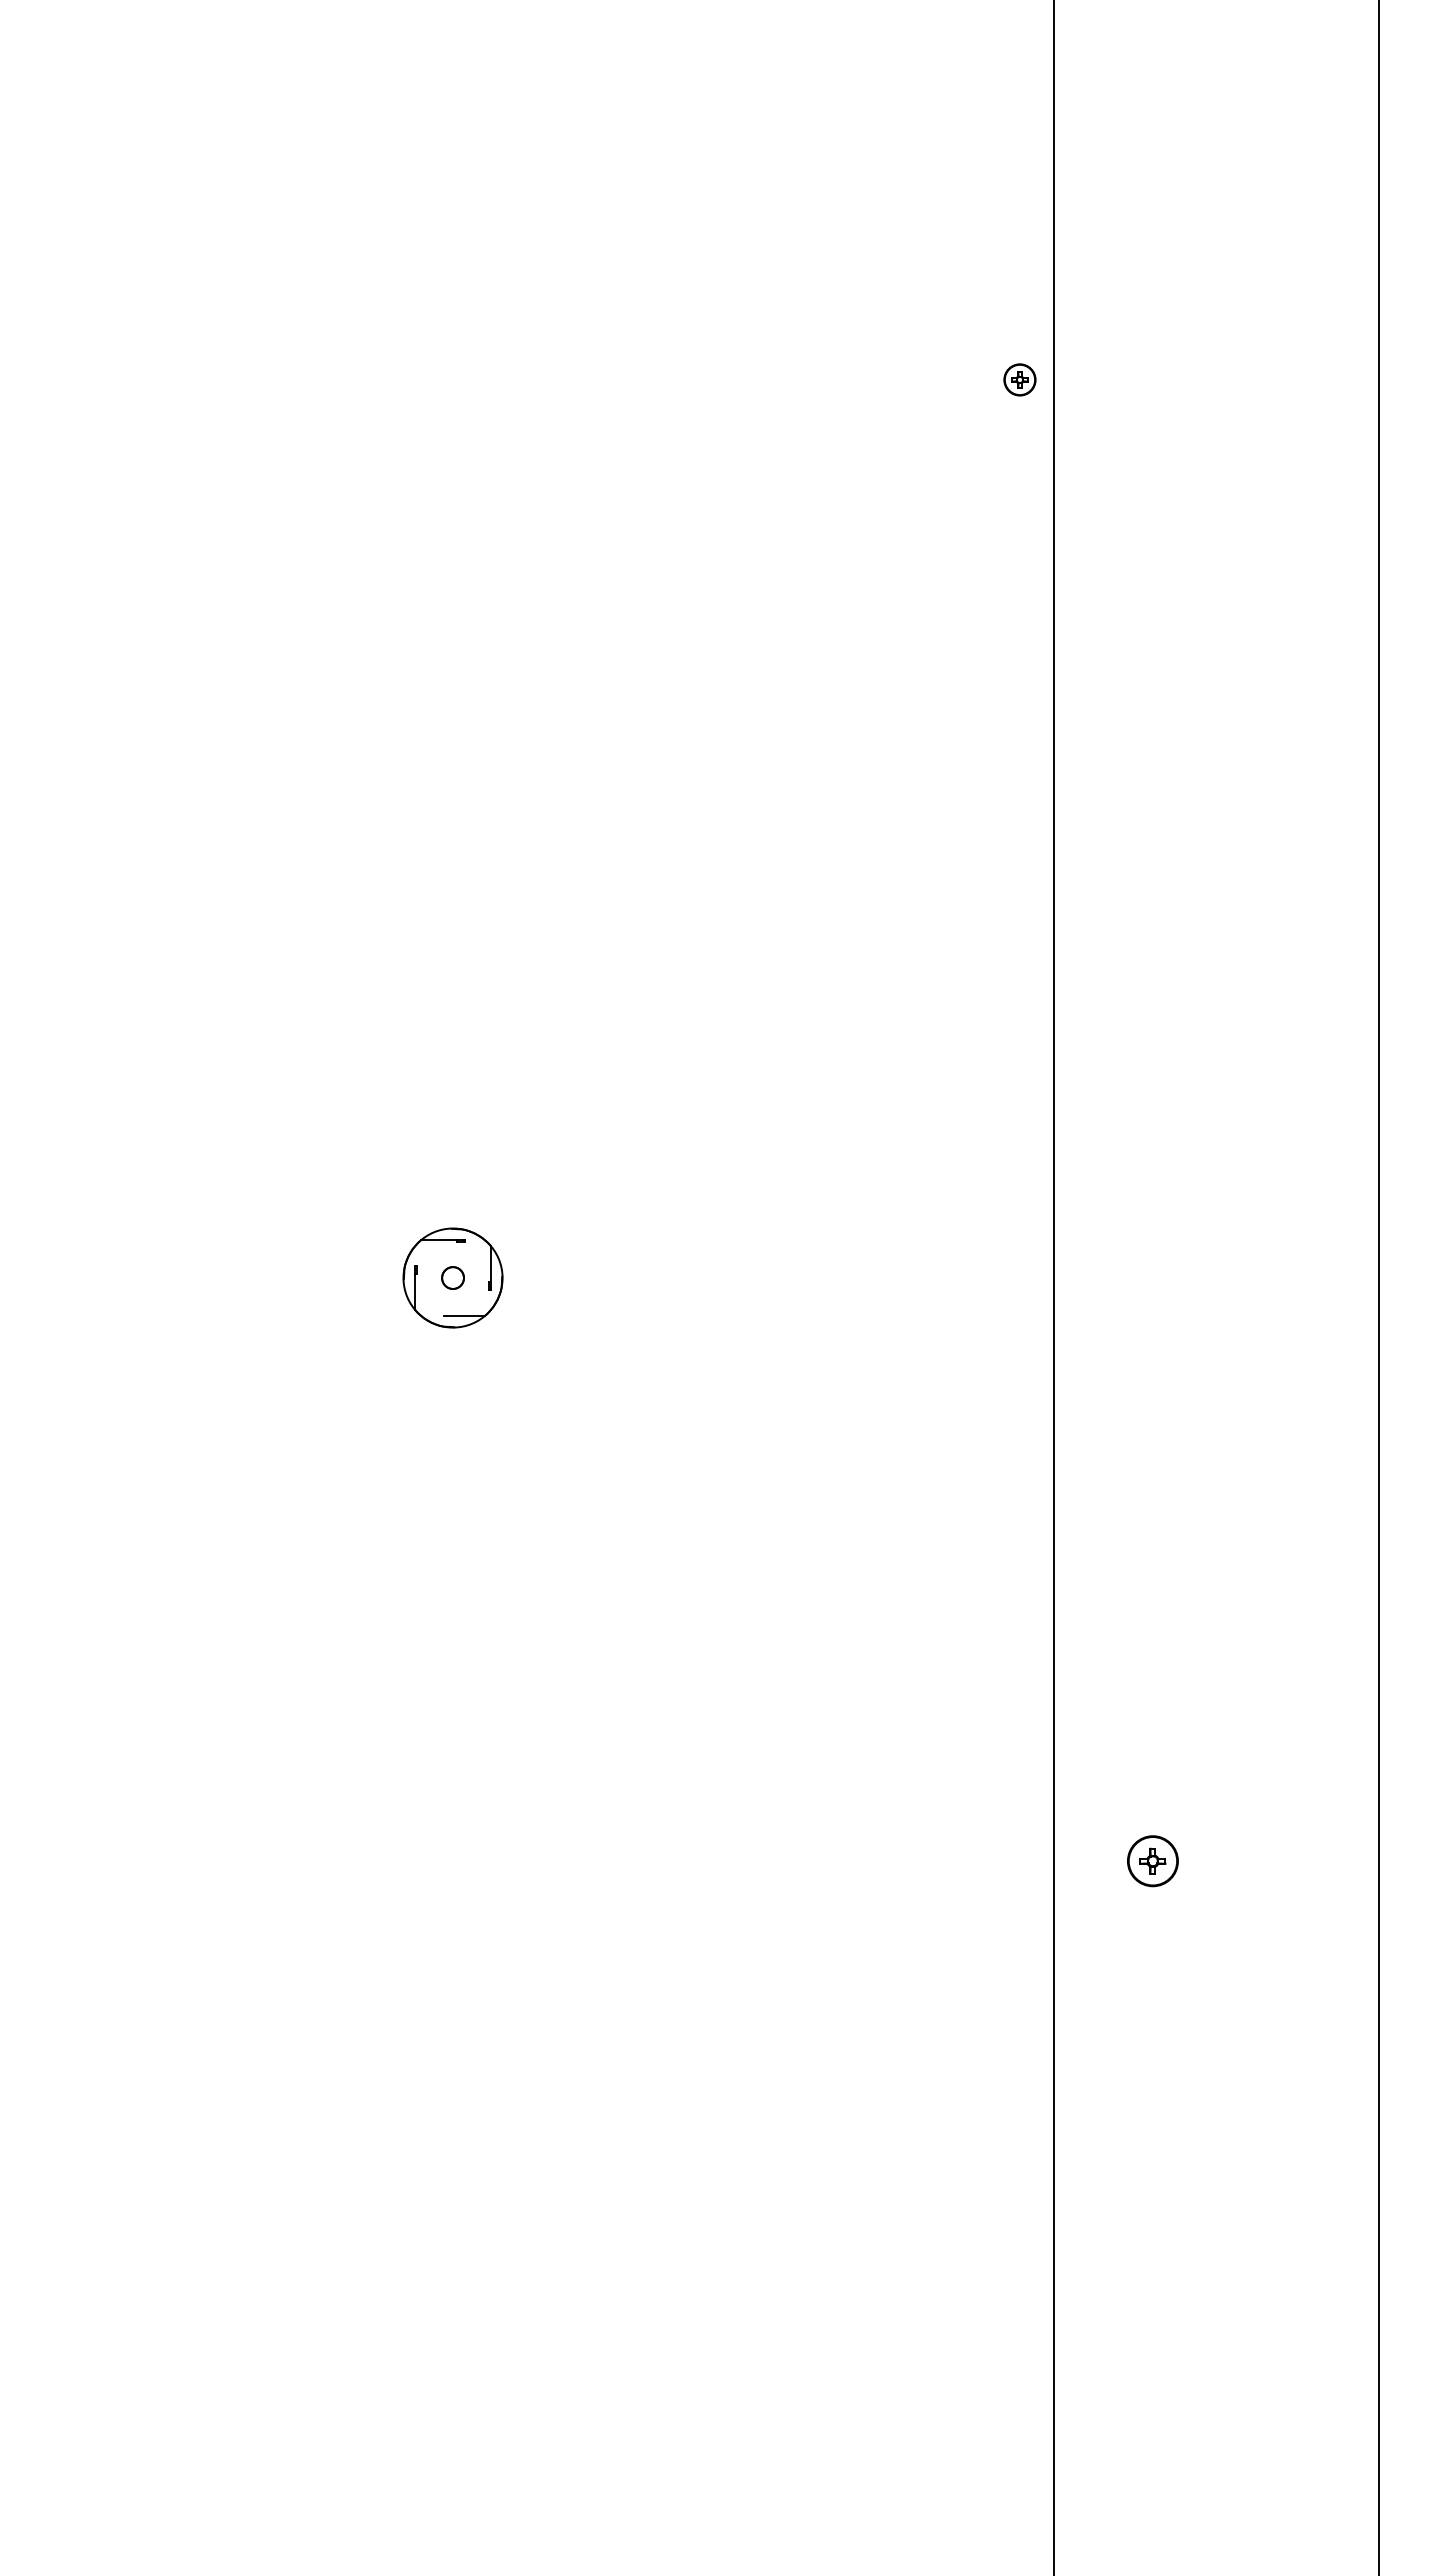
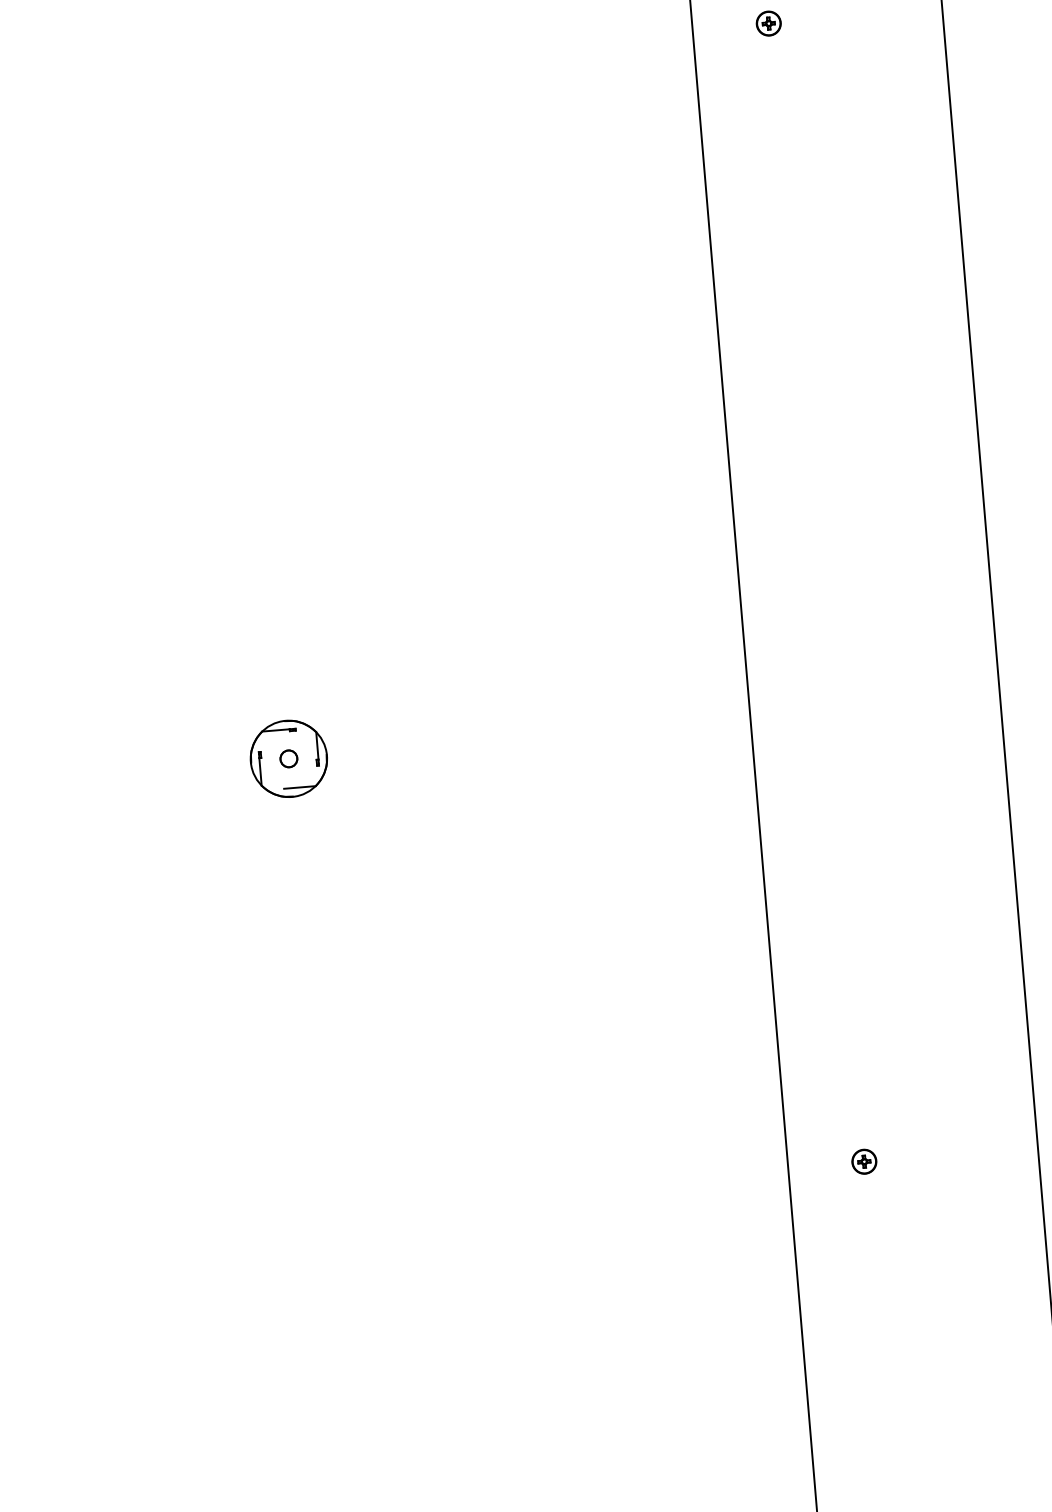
part: (1019, 379) -> (768, 23), moved
part: (1152, 1860) -> (863, 1161), size x0.62

